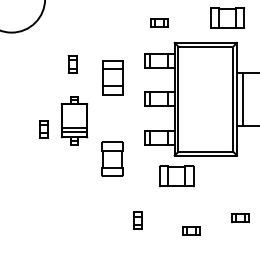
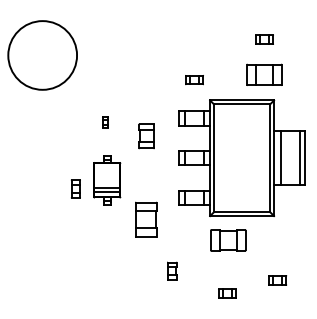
part: (72, 64) -> (105, 122), size x0.6
part: (112, 78) -> (146, 136), size x0.7
part: (177, 176) -> (228, 240), moved
part: (138, 220) -> (172, 270), moved

